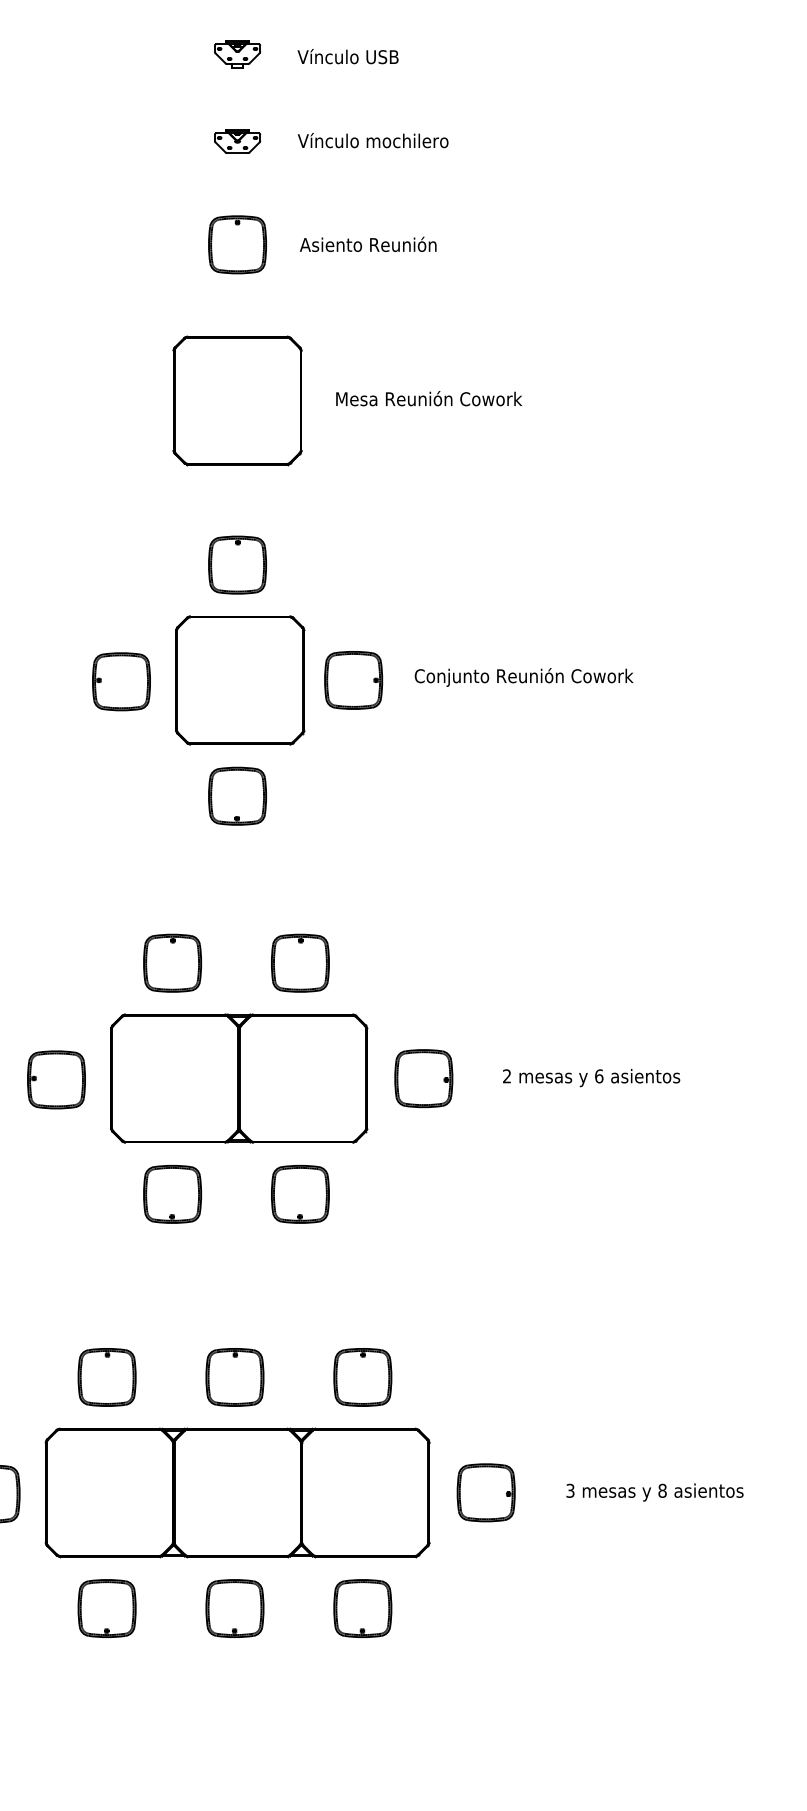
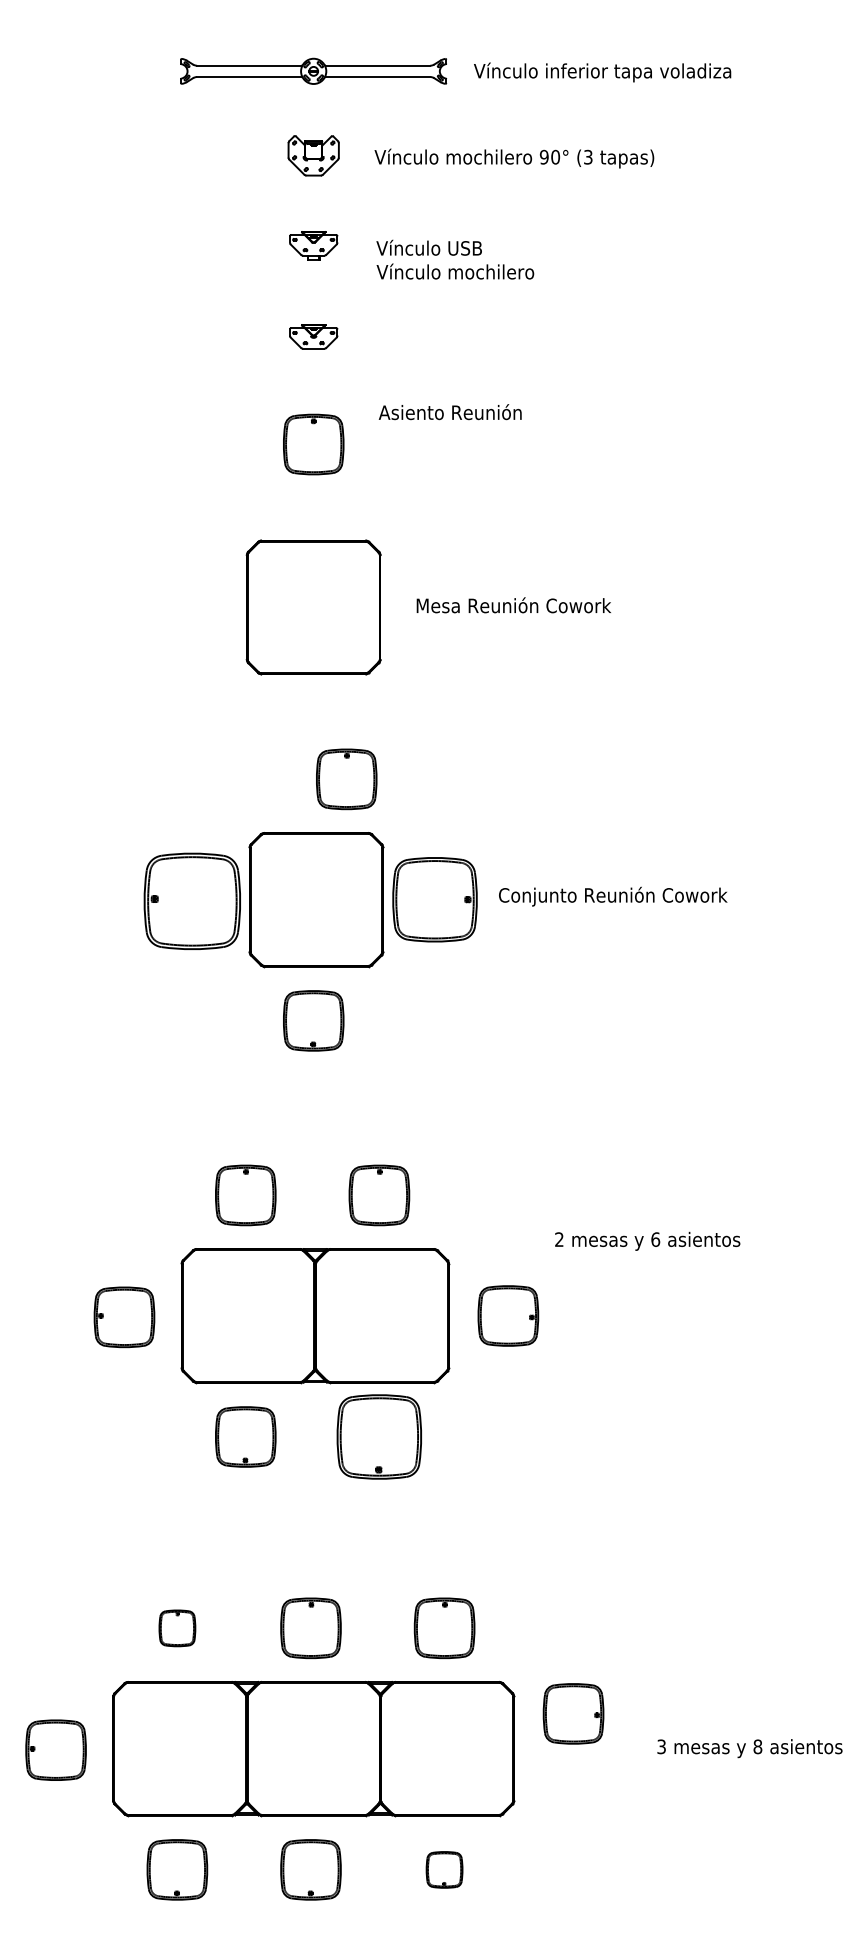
text: (373, 140) -> (455, 271), moved
text: (367, 244) -> (449, 412), moved
part: (237, 565) -> (346, 779), moved
part: (353, 680) -> (434, 899), size x1.4
part: (121, 681) -> (192, 900), size x1.6
text: (591, 1077) -> (647, 1240), moved
part: (300, 1193) -> (379, 1436), size x1.4
part: (107, 1377) -> (177, 1628), size x0.6
part: (486, 1492) -> (573, 1713), moved
part: (362, 1608) -> (444, 1869), size x0.6

